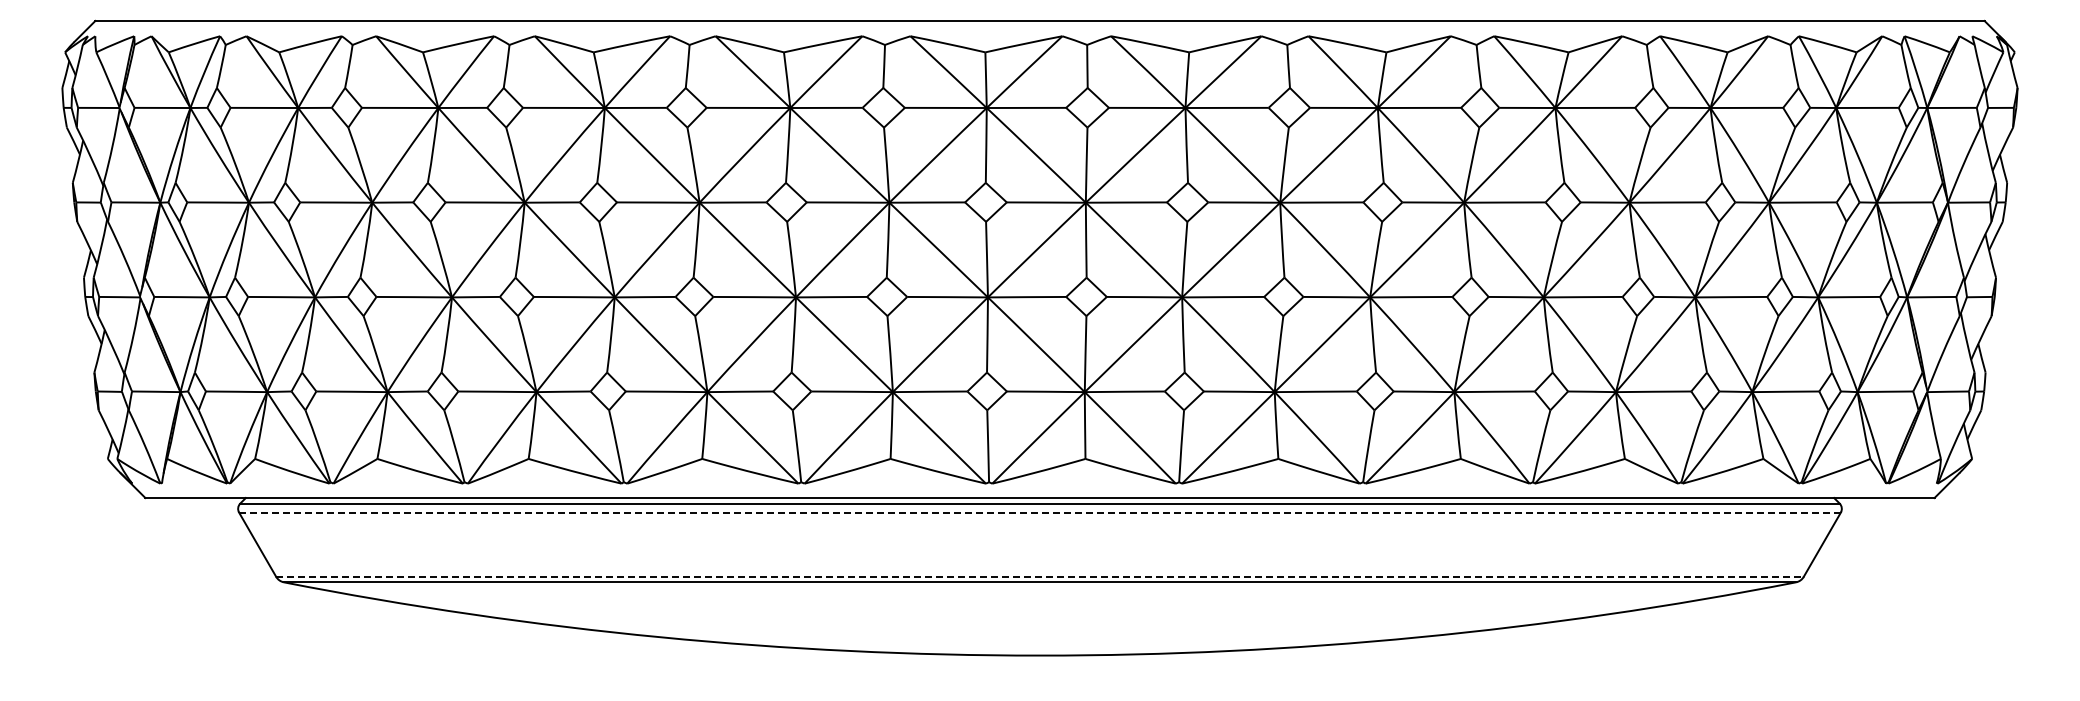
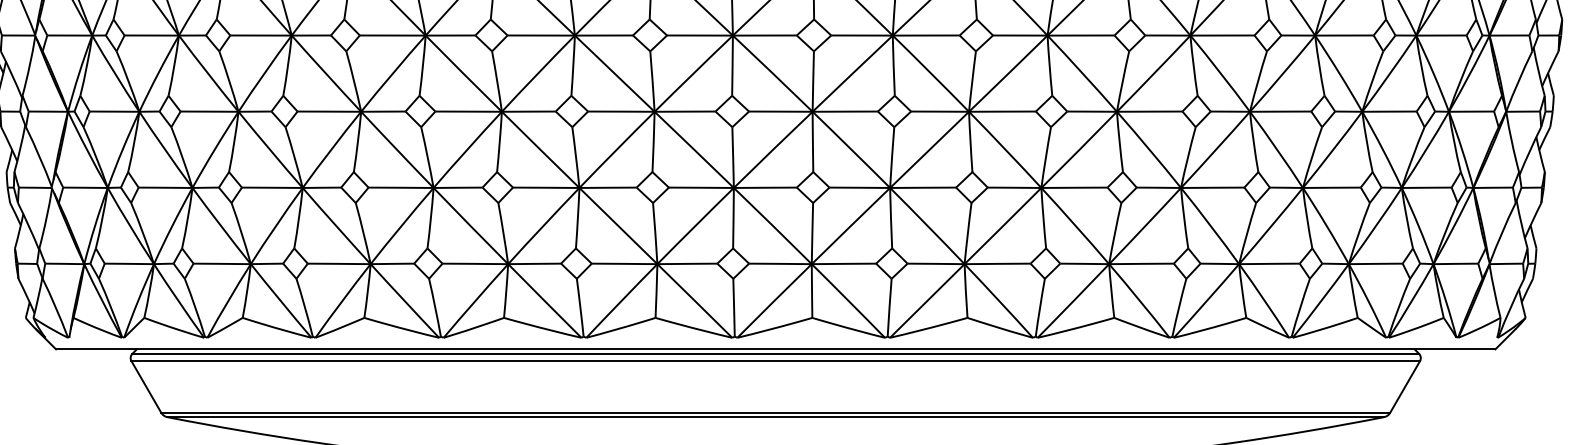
line: (1039, 512) -> (775, 361), dashed -> solid
line: (1039, 576) -> (775, 412), dashed -> solid

